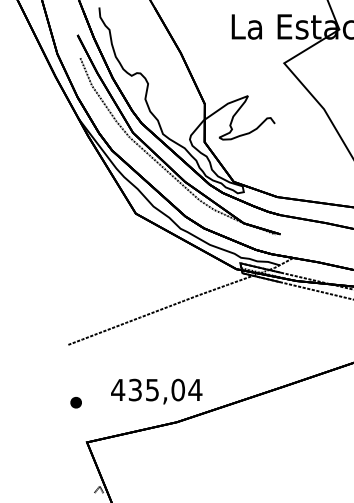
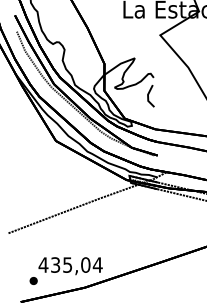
line: (267, 149) -> (148, 95), added
part: (75, 402) -> (33, 280), moved

